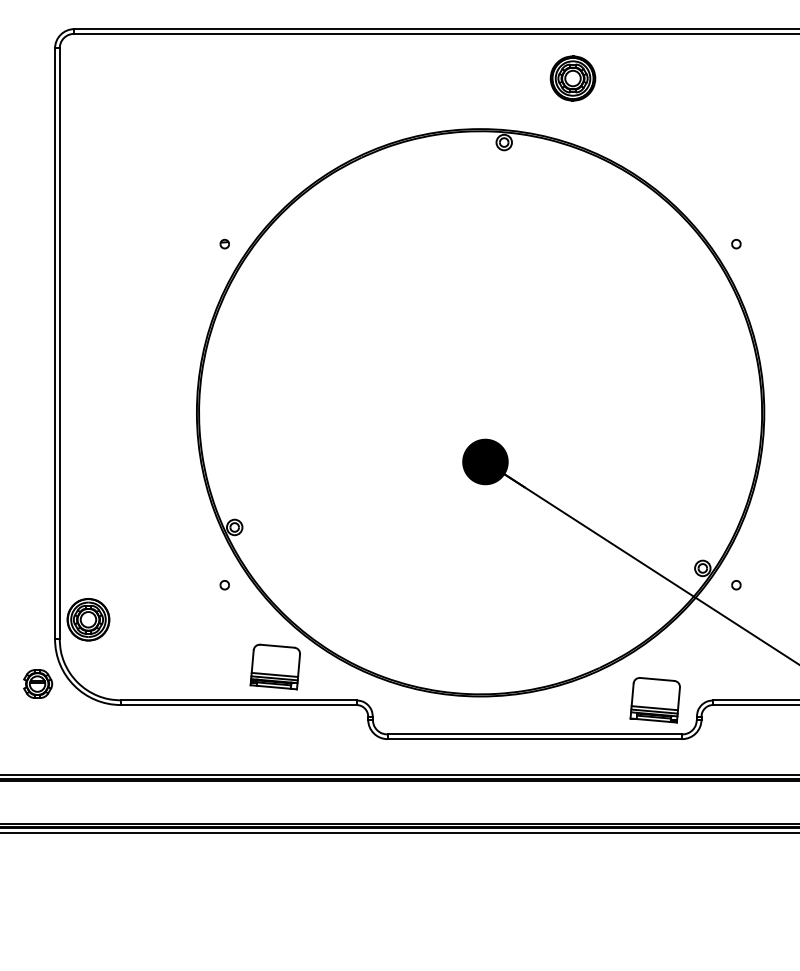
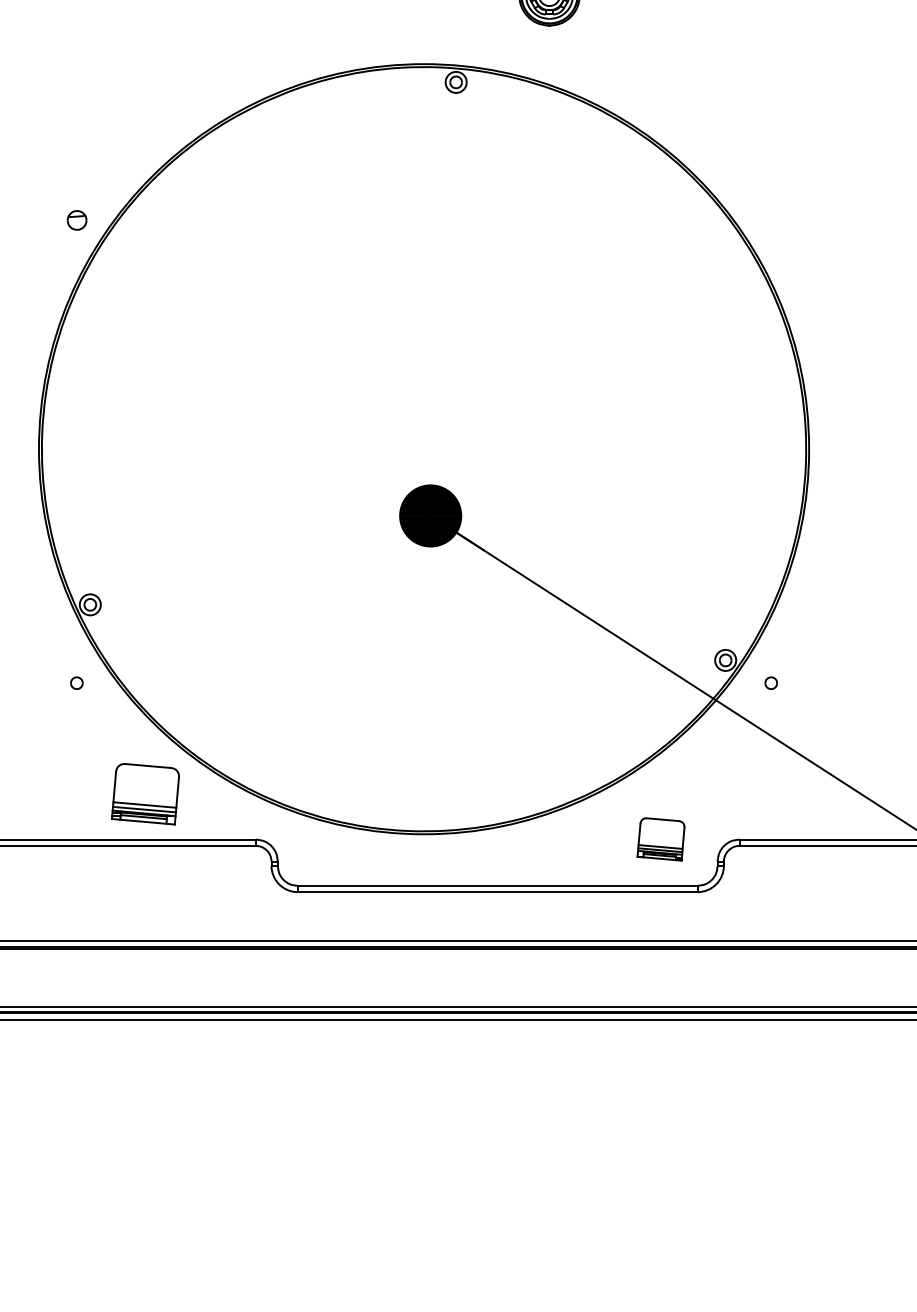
part: (224, 243) -> (76, 219), size x1.6
part: (736, 243) -> (771, 219), removed
part: (654, 700) -> (660, 839), size x0.7

